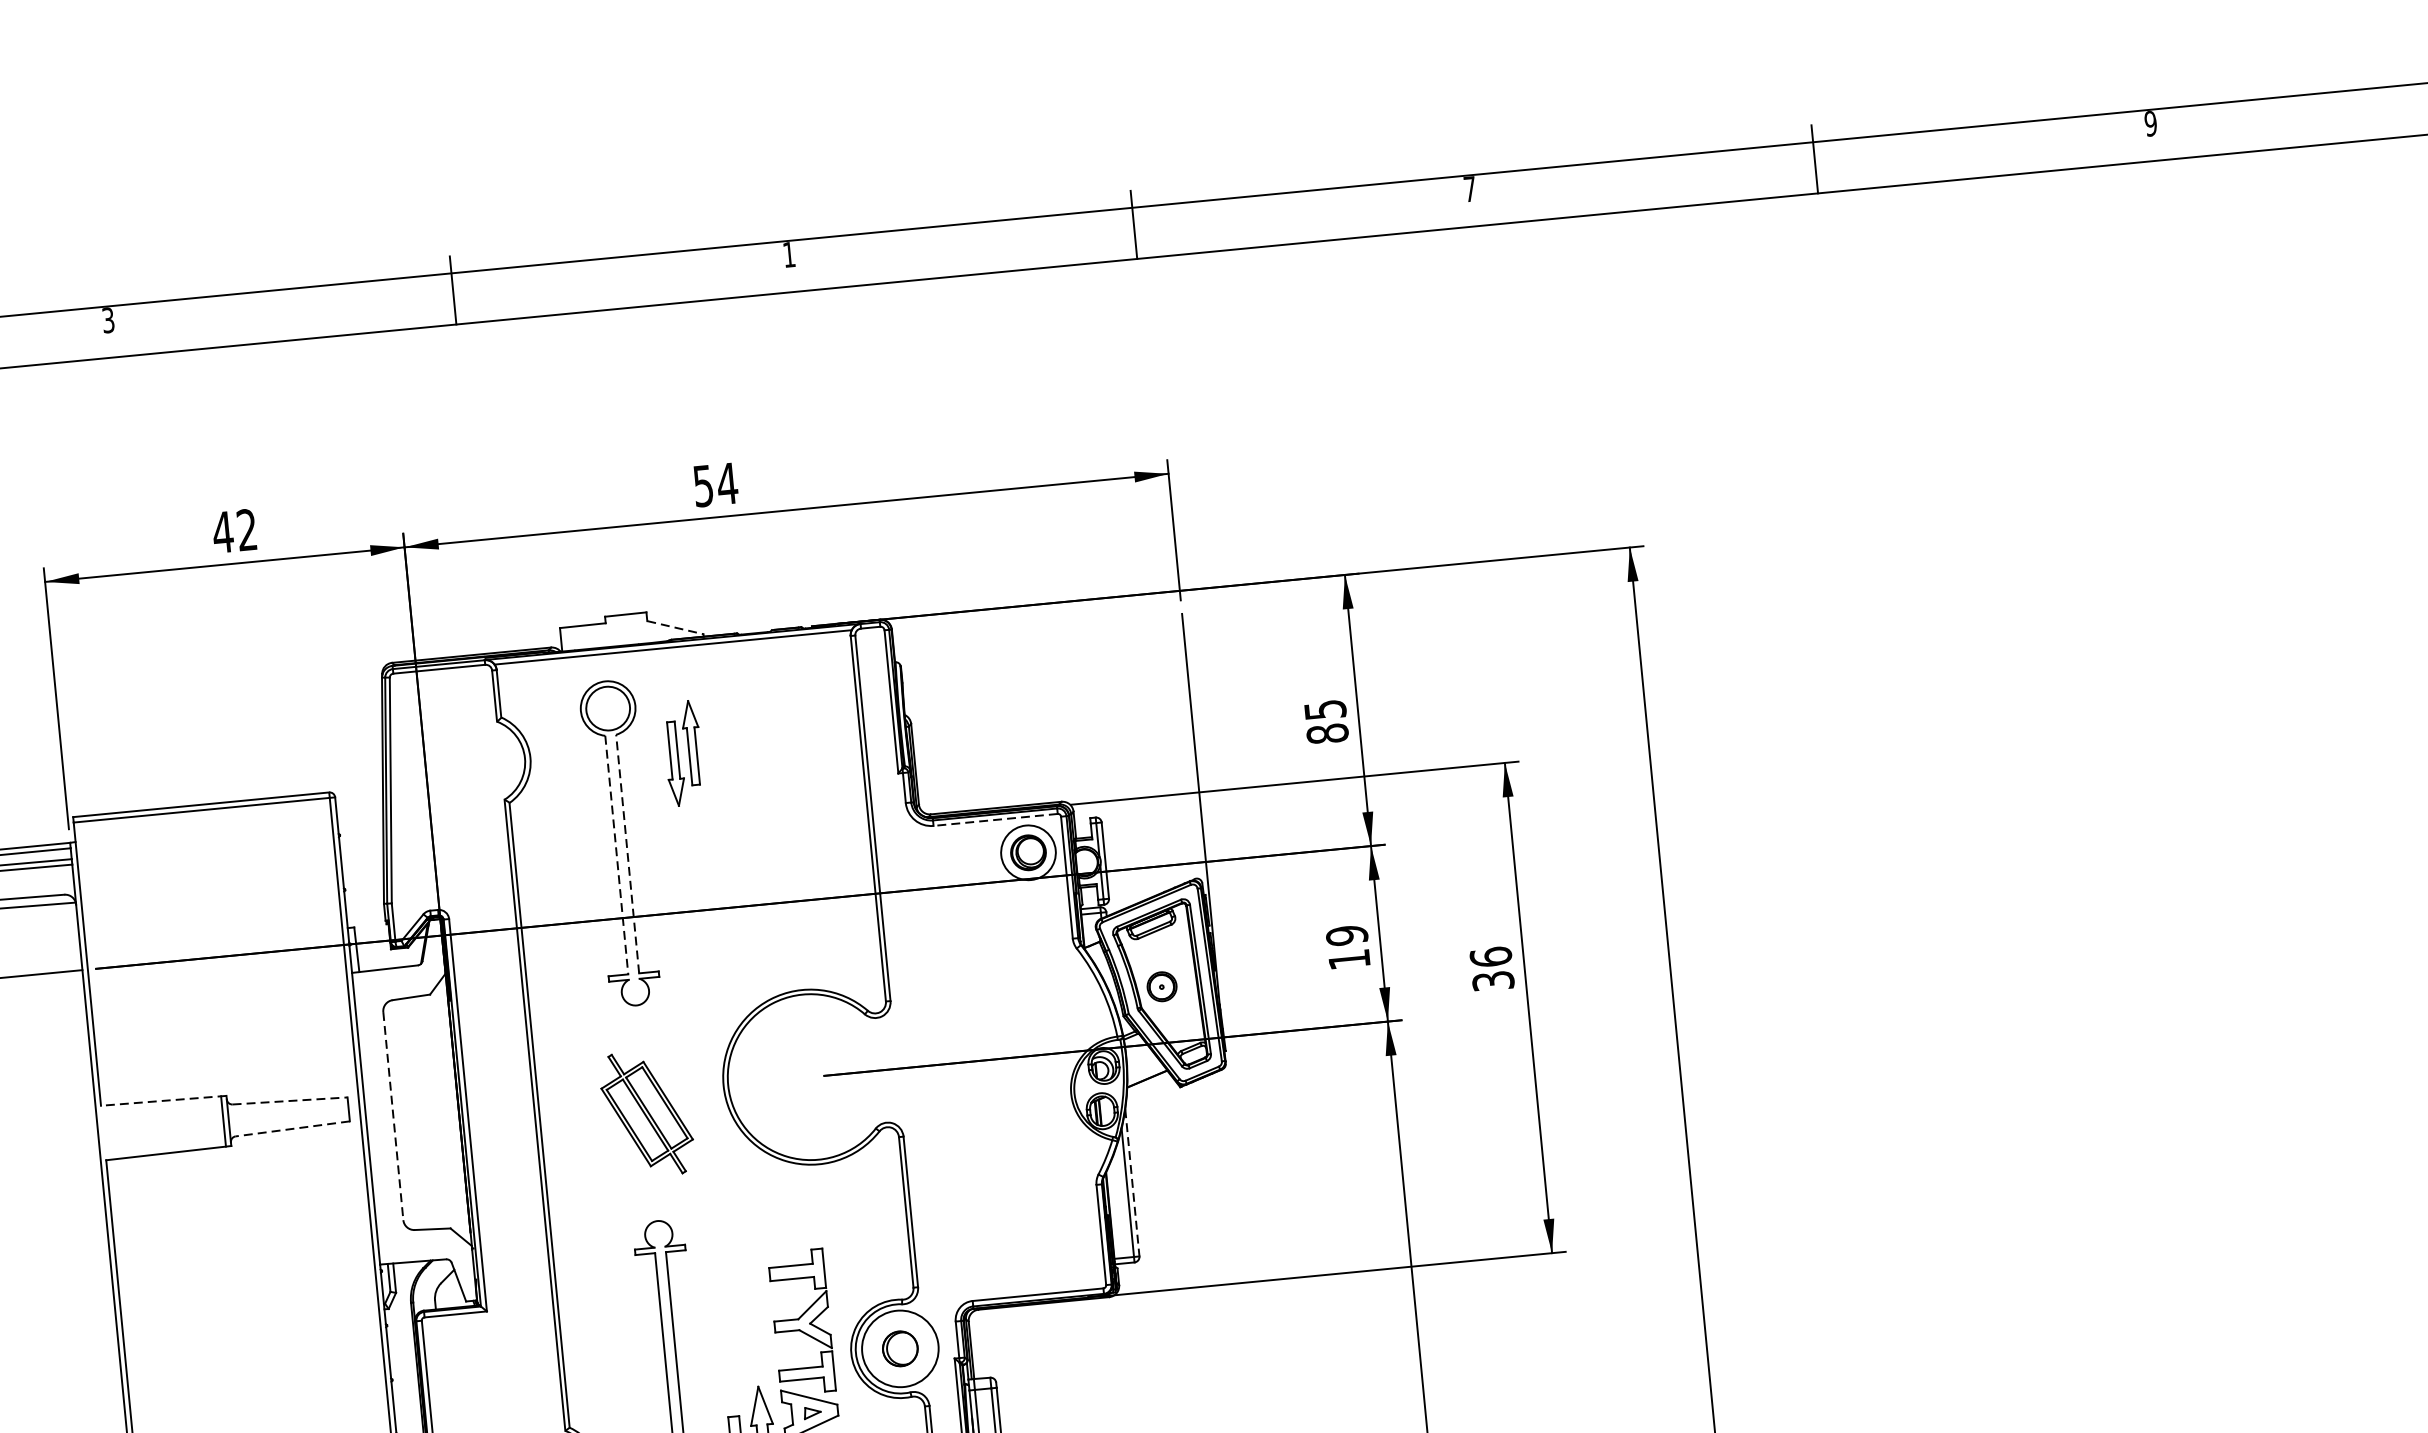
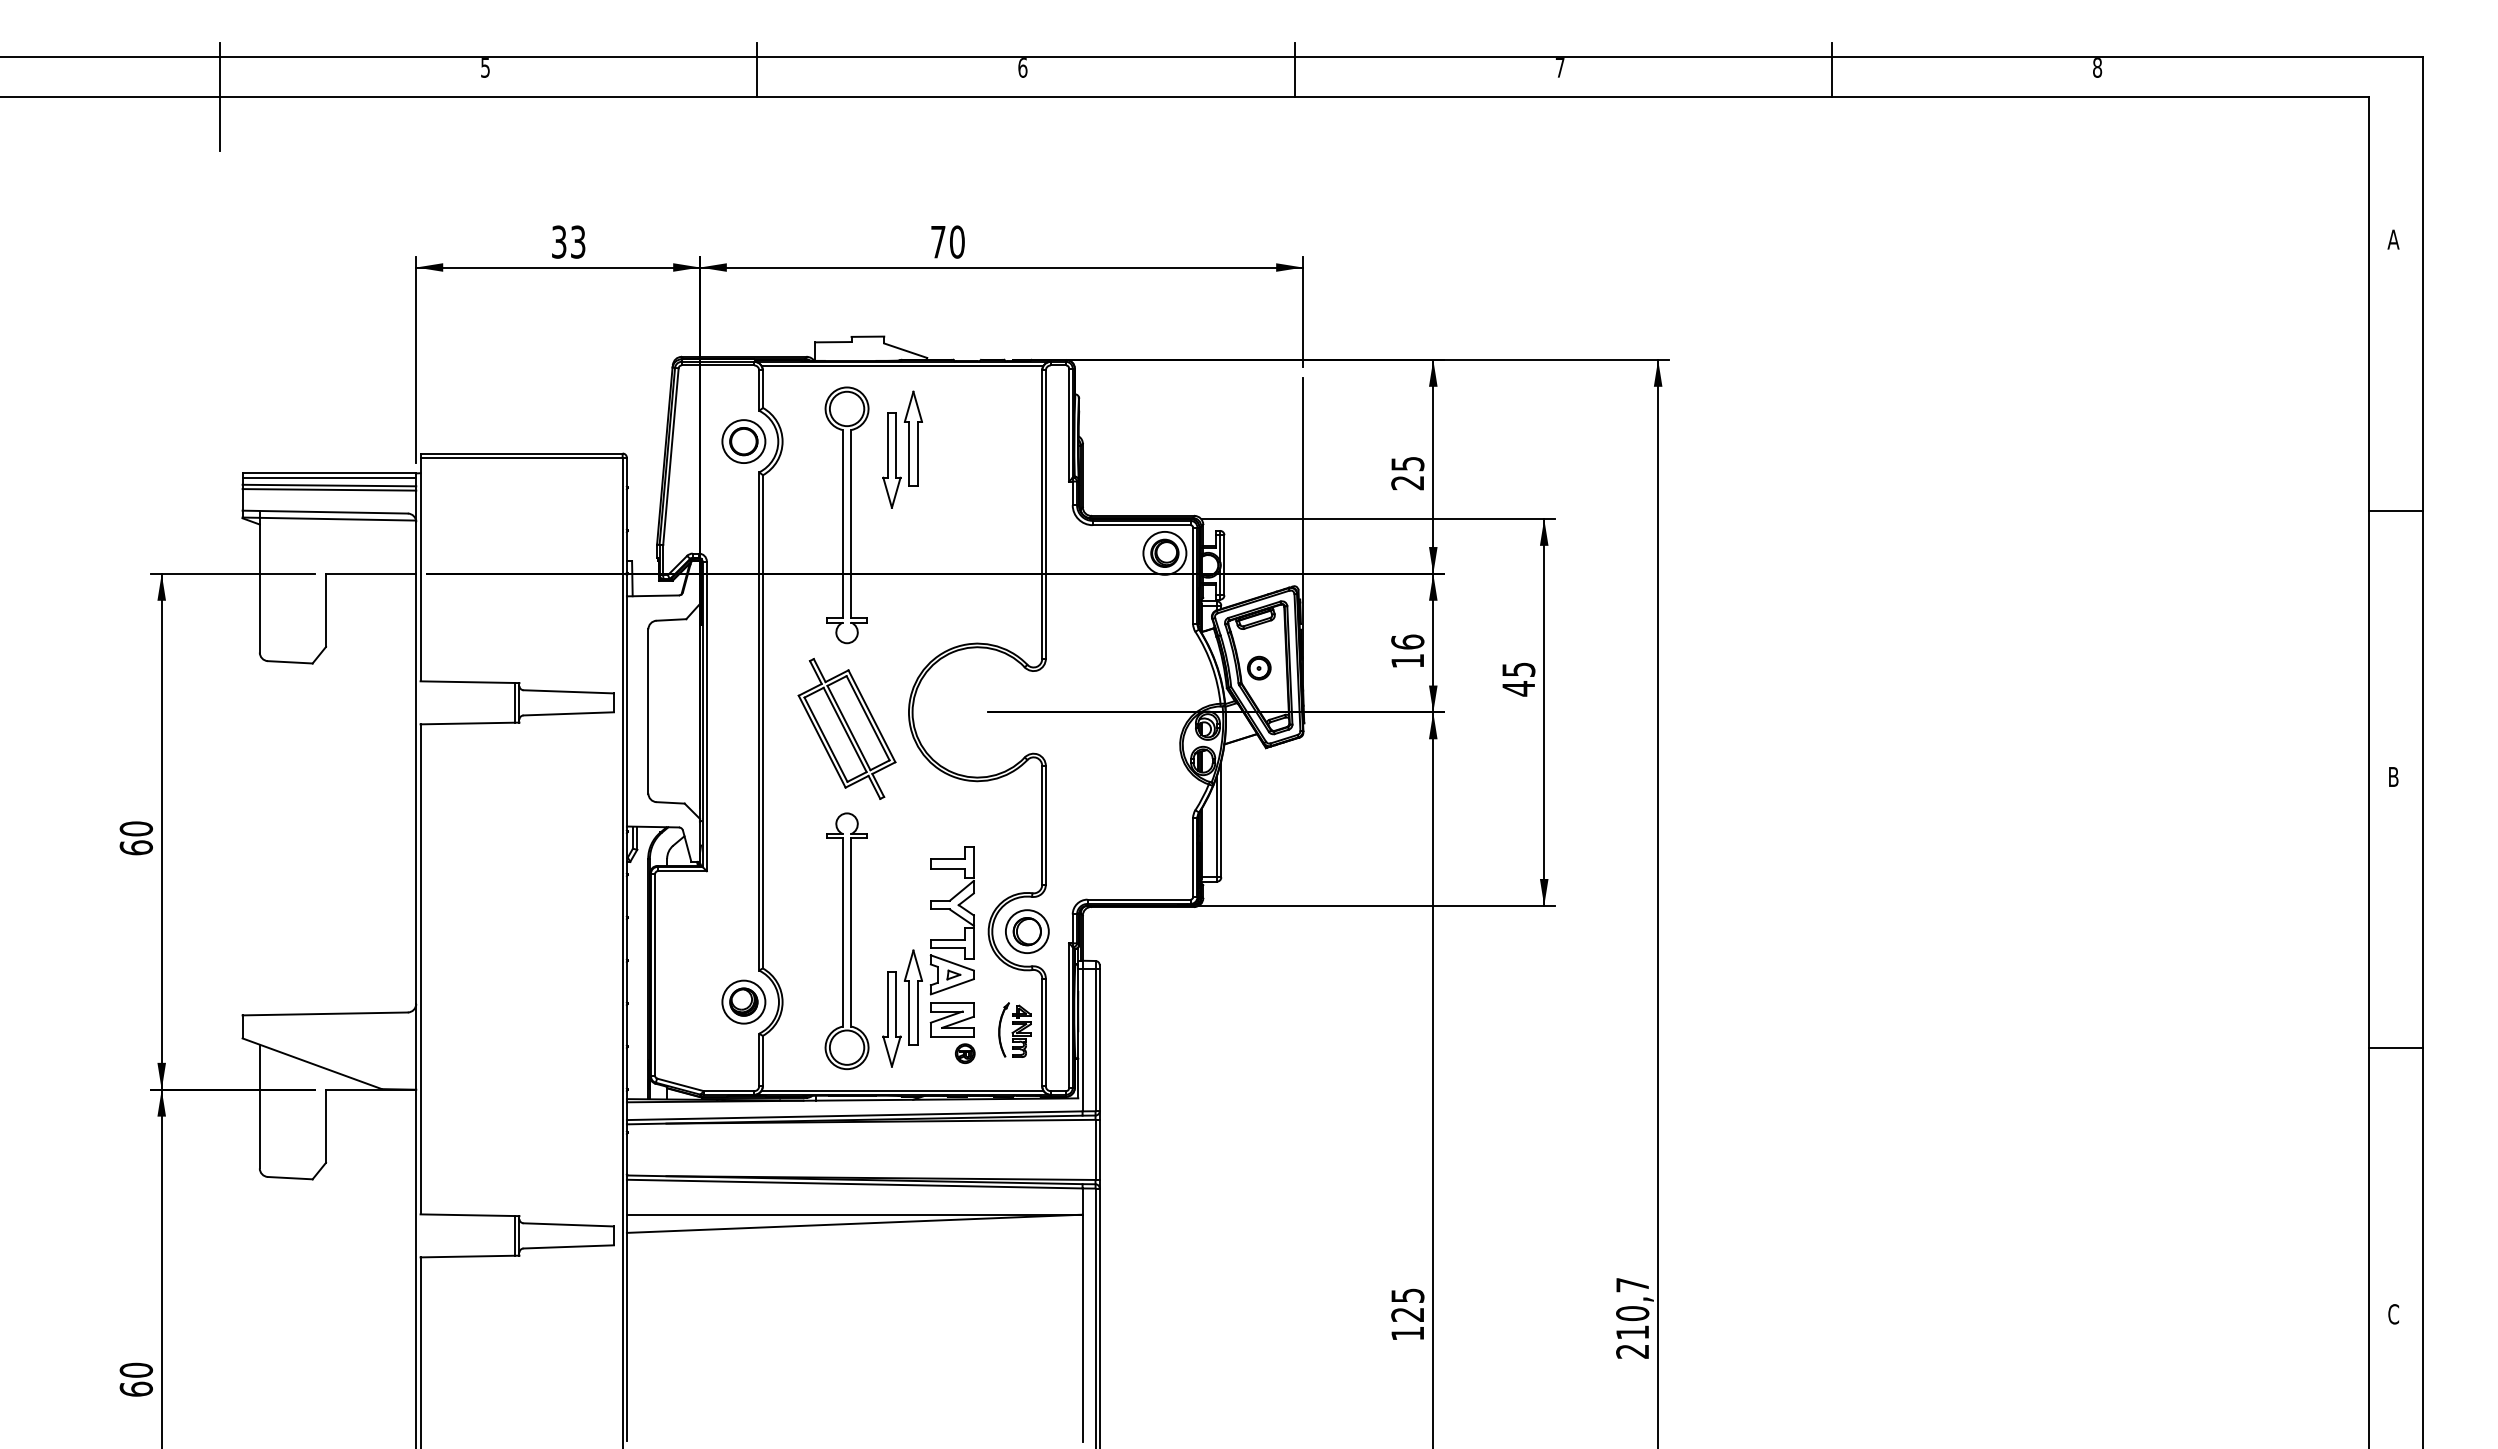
text: (2150, 123) -> (2097, 67), 9 -> 8
text: (788, 254) -> (1022, 67), 1 -> 6
text: (108, 320) -> (485, 67), 3 -> 5
text: (716, 484) -> (948, 241), 54 -> 70
text: (234, 530) -> (568, 241), 42 -> 33
line: (675, 627) -> (905, 350), dashed -> solid
text: (1327, 733) -> (1407, 482), 85 -> 25
part: (683, 753) -> (902, 449), size x1.43
part: (480, 762) -> (743, 441), added
line: (995, 820) -> (1141, 525), dashed -> solid
line: (627, 853) -> (851, 523), dashed -> solid
line: (616, 855) -> (842, 524), dashed -> solid
text: (1346, 934) -> (1407, 641), 19 -> 16
text: (1491, 969) -> (1518, 679), 36 -> 45
line: (290, 1100) -> (569, 691), dashed -> solid
line: (163, 1101) -> (469, 682), dashed -> solid
part: (646, 1113) -> (846, 728), size x1.43
line: (393, 1116) -> (648, 711), dashed -> solid
line: (292, 1128) -> (568, 713), dashed -> solid
line: (1132, 1183) -> (1221, 819), dashed -> solid
circle: (899, 1348) -> (1026, 931), size x0.71

